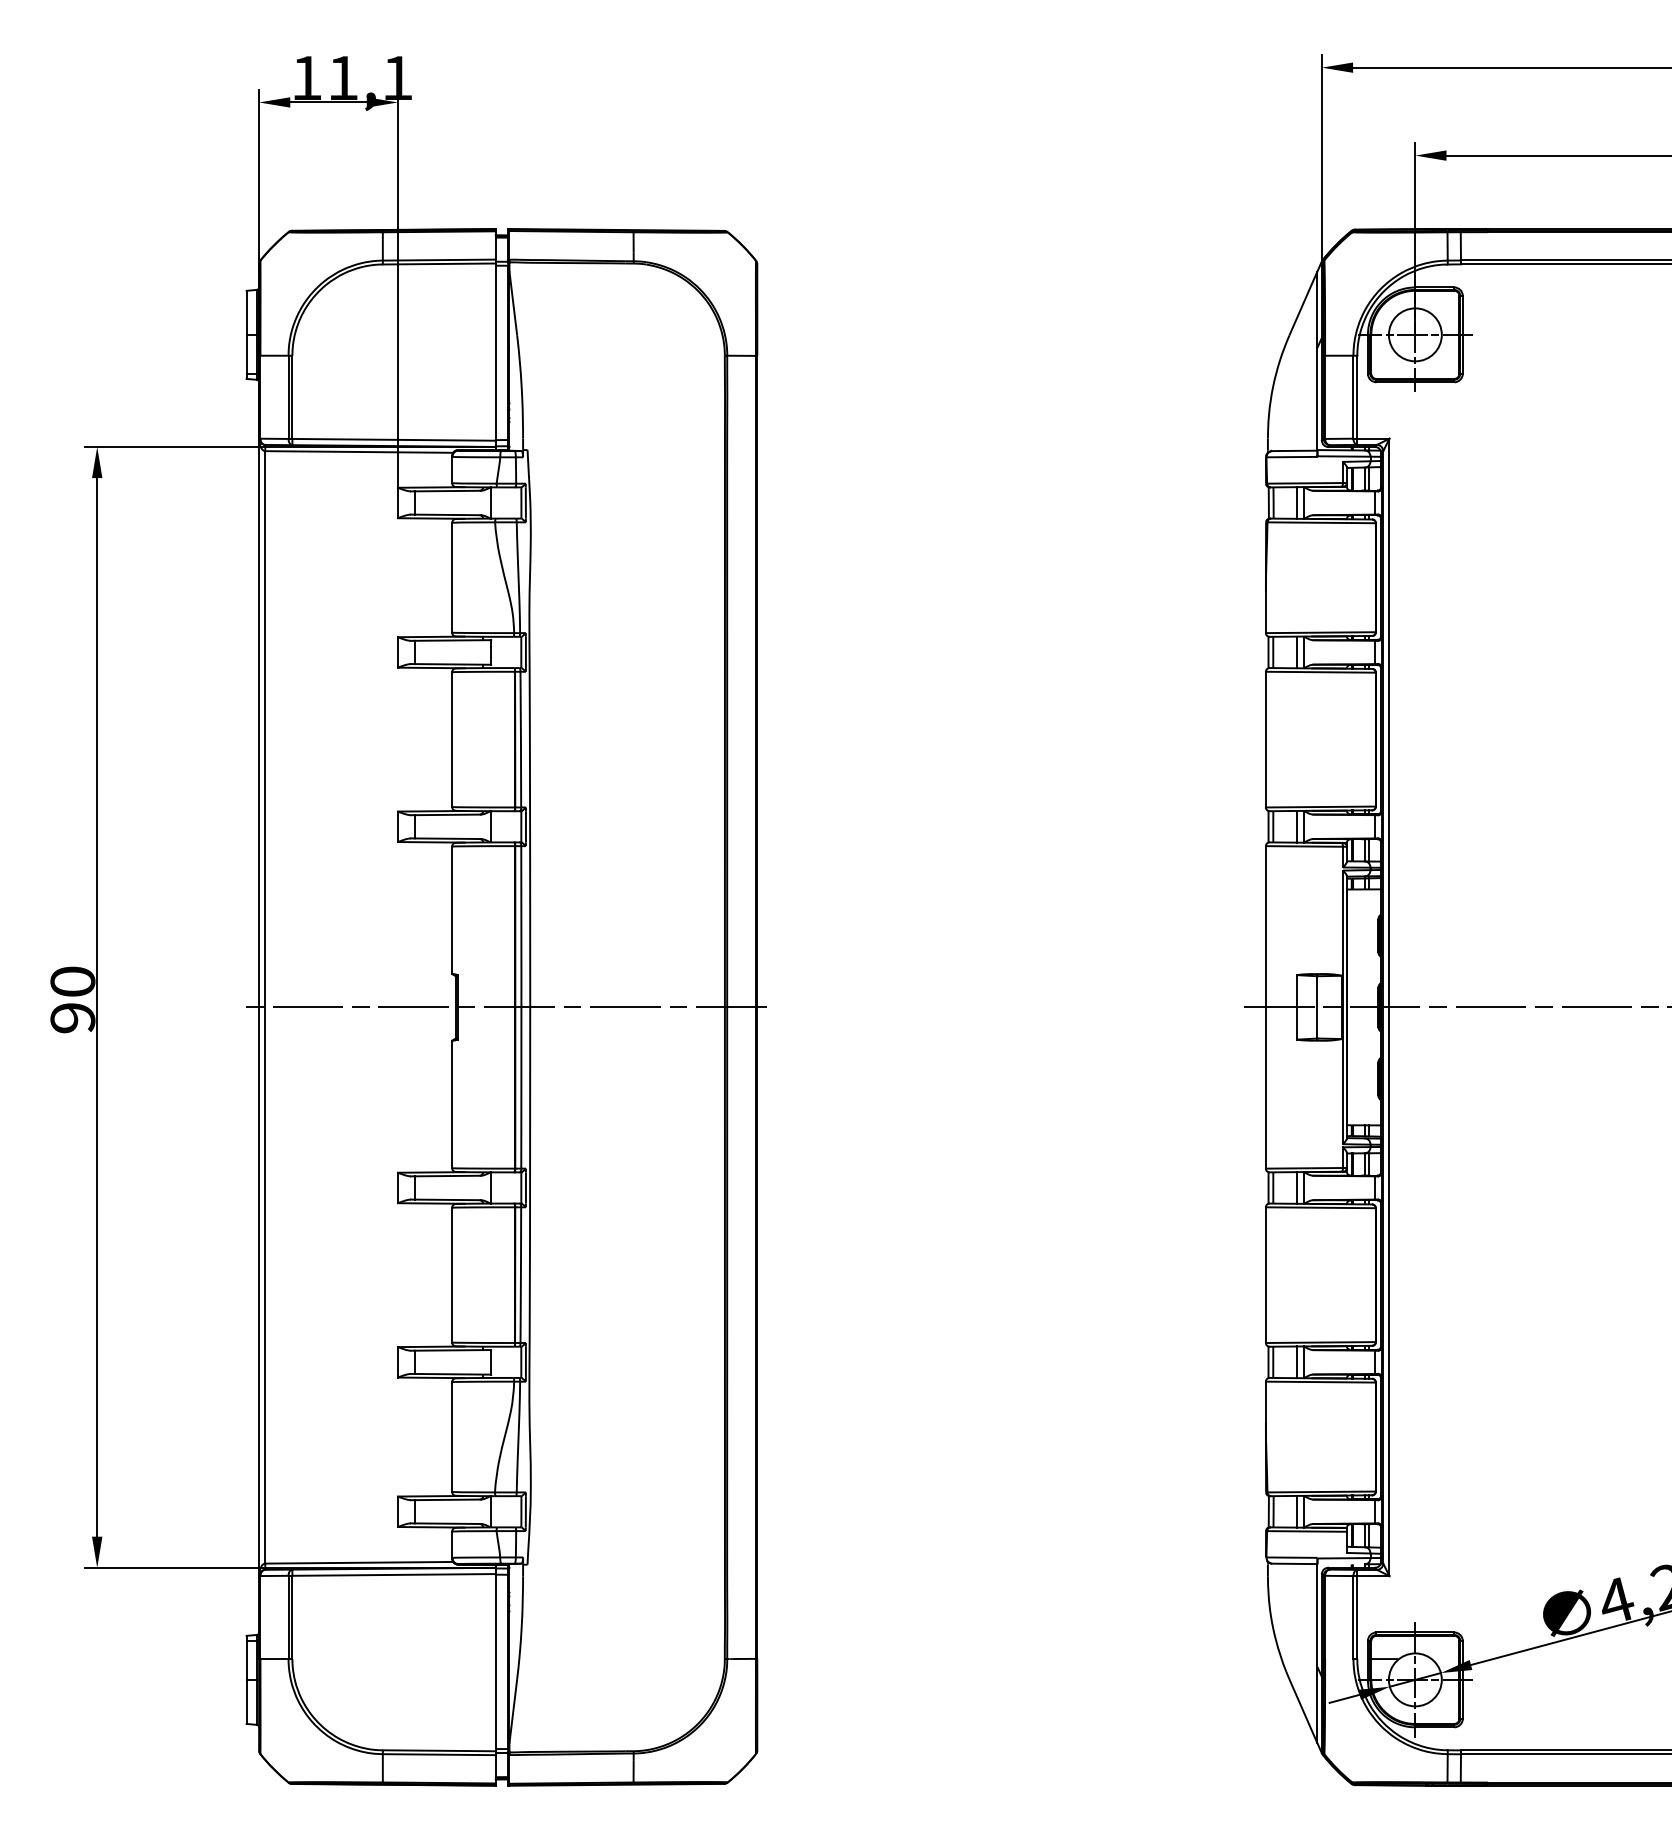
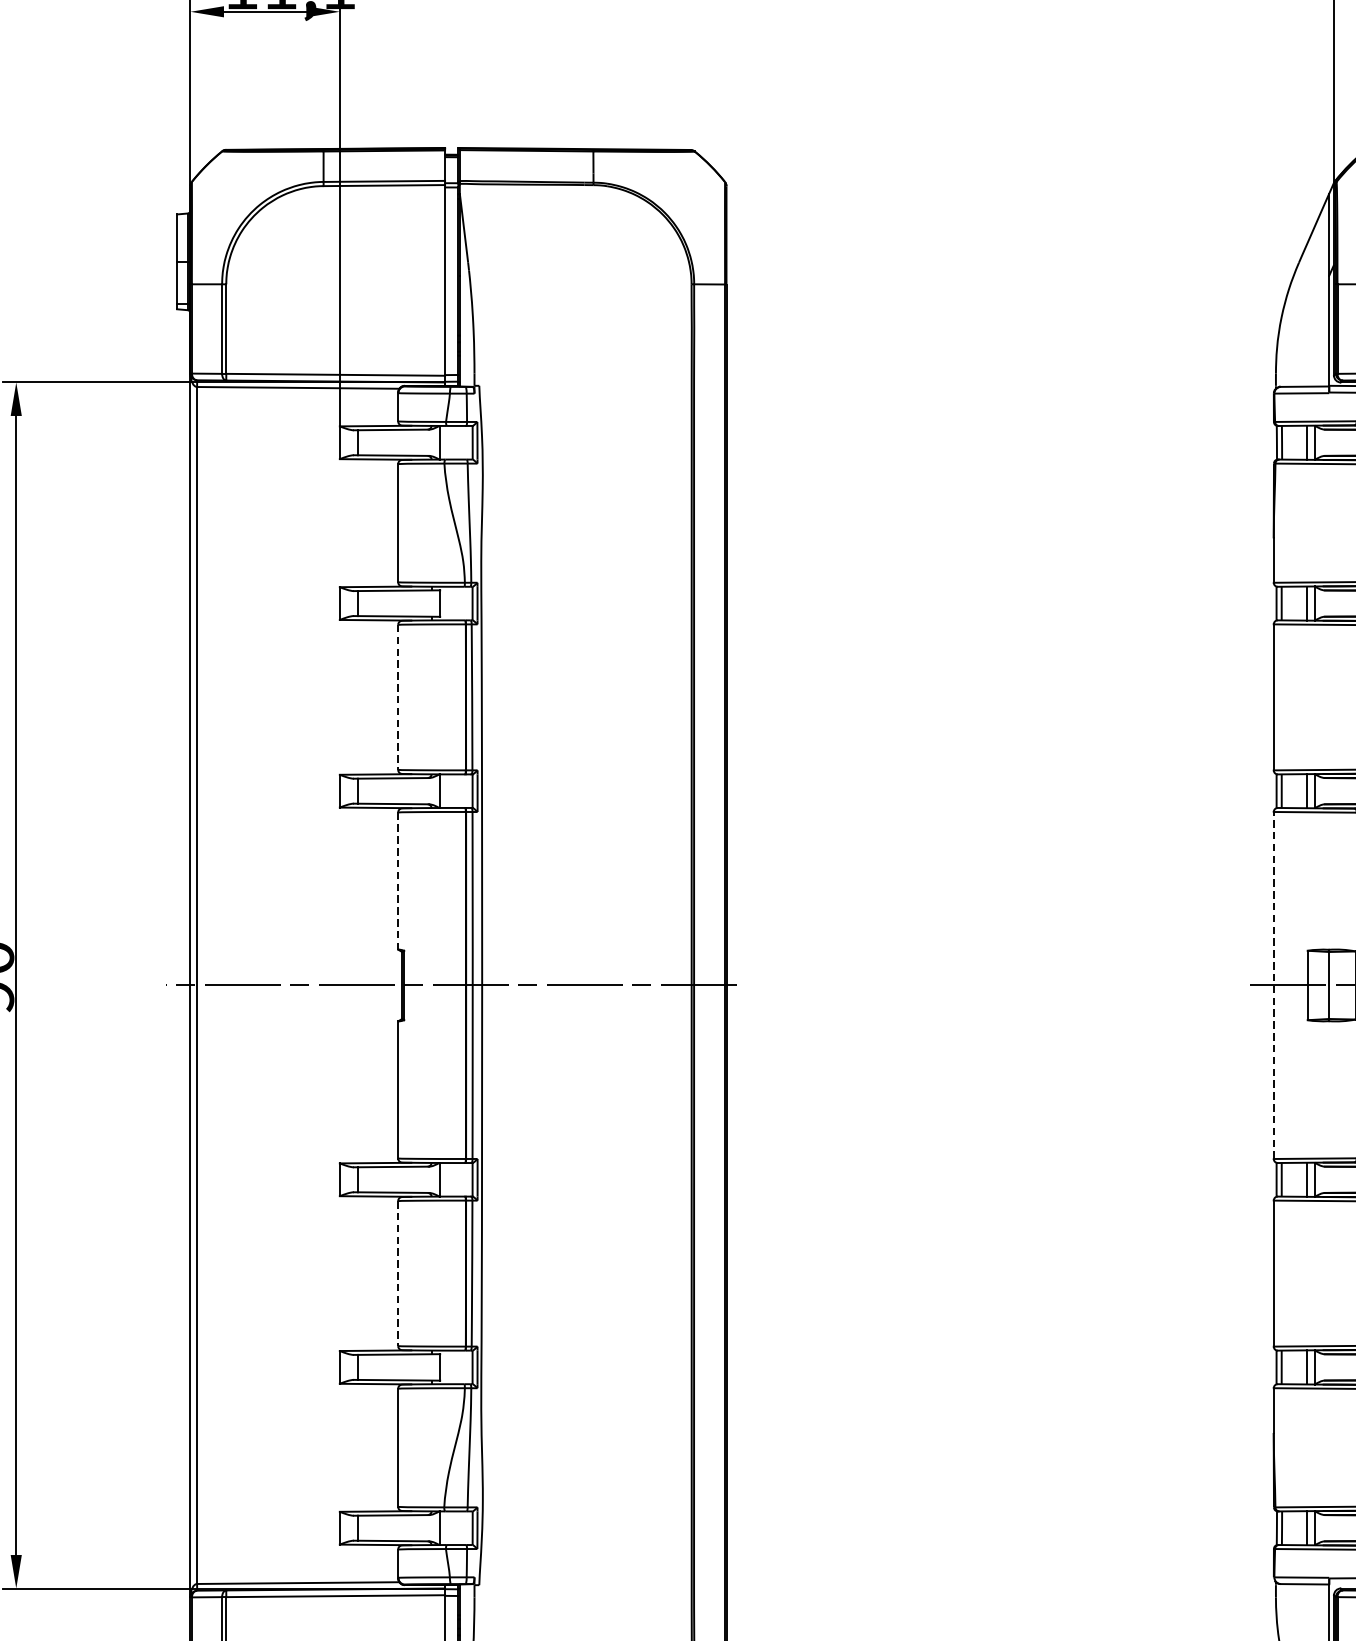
line: (452, 740) -> (398, 698), solid -> dashed
line: (452, 910) -> (398, 881), solid -> dashed
line: (1265, 1006) -> (1273, 984), solid -> dashed
line: (452, 1275) -> (398, 1273), solid -> dashed

